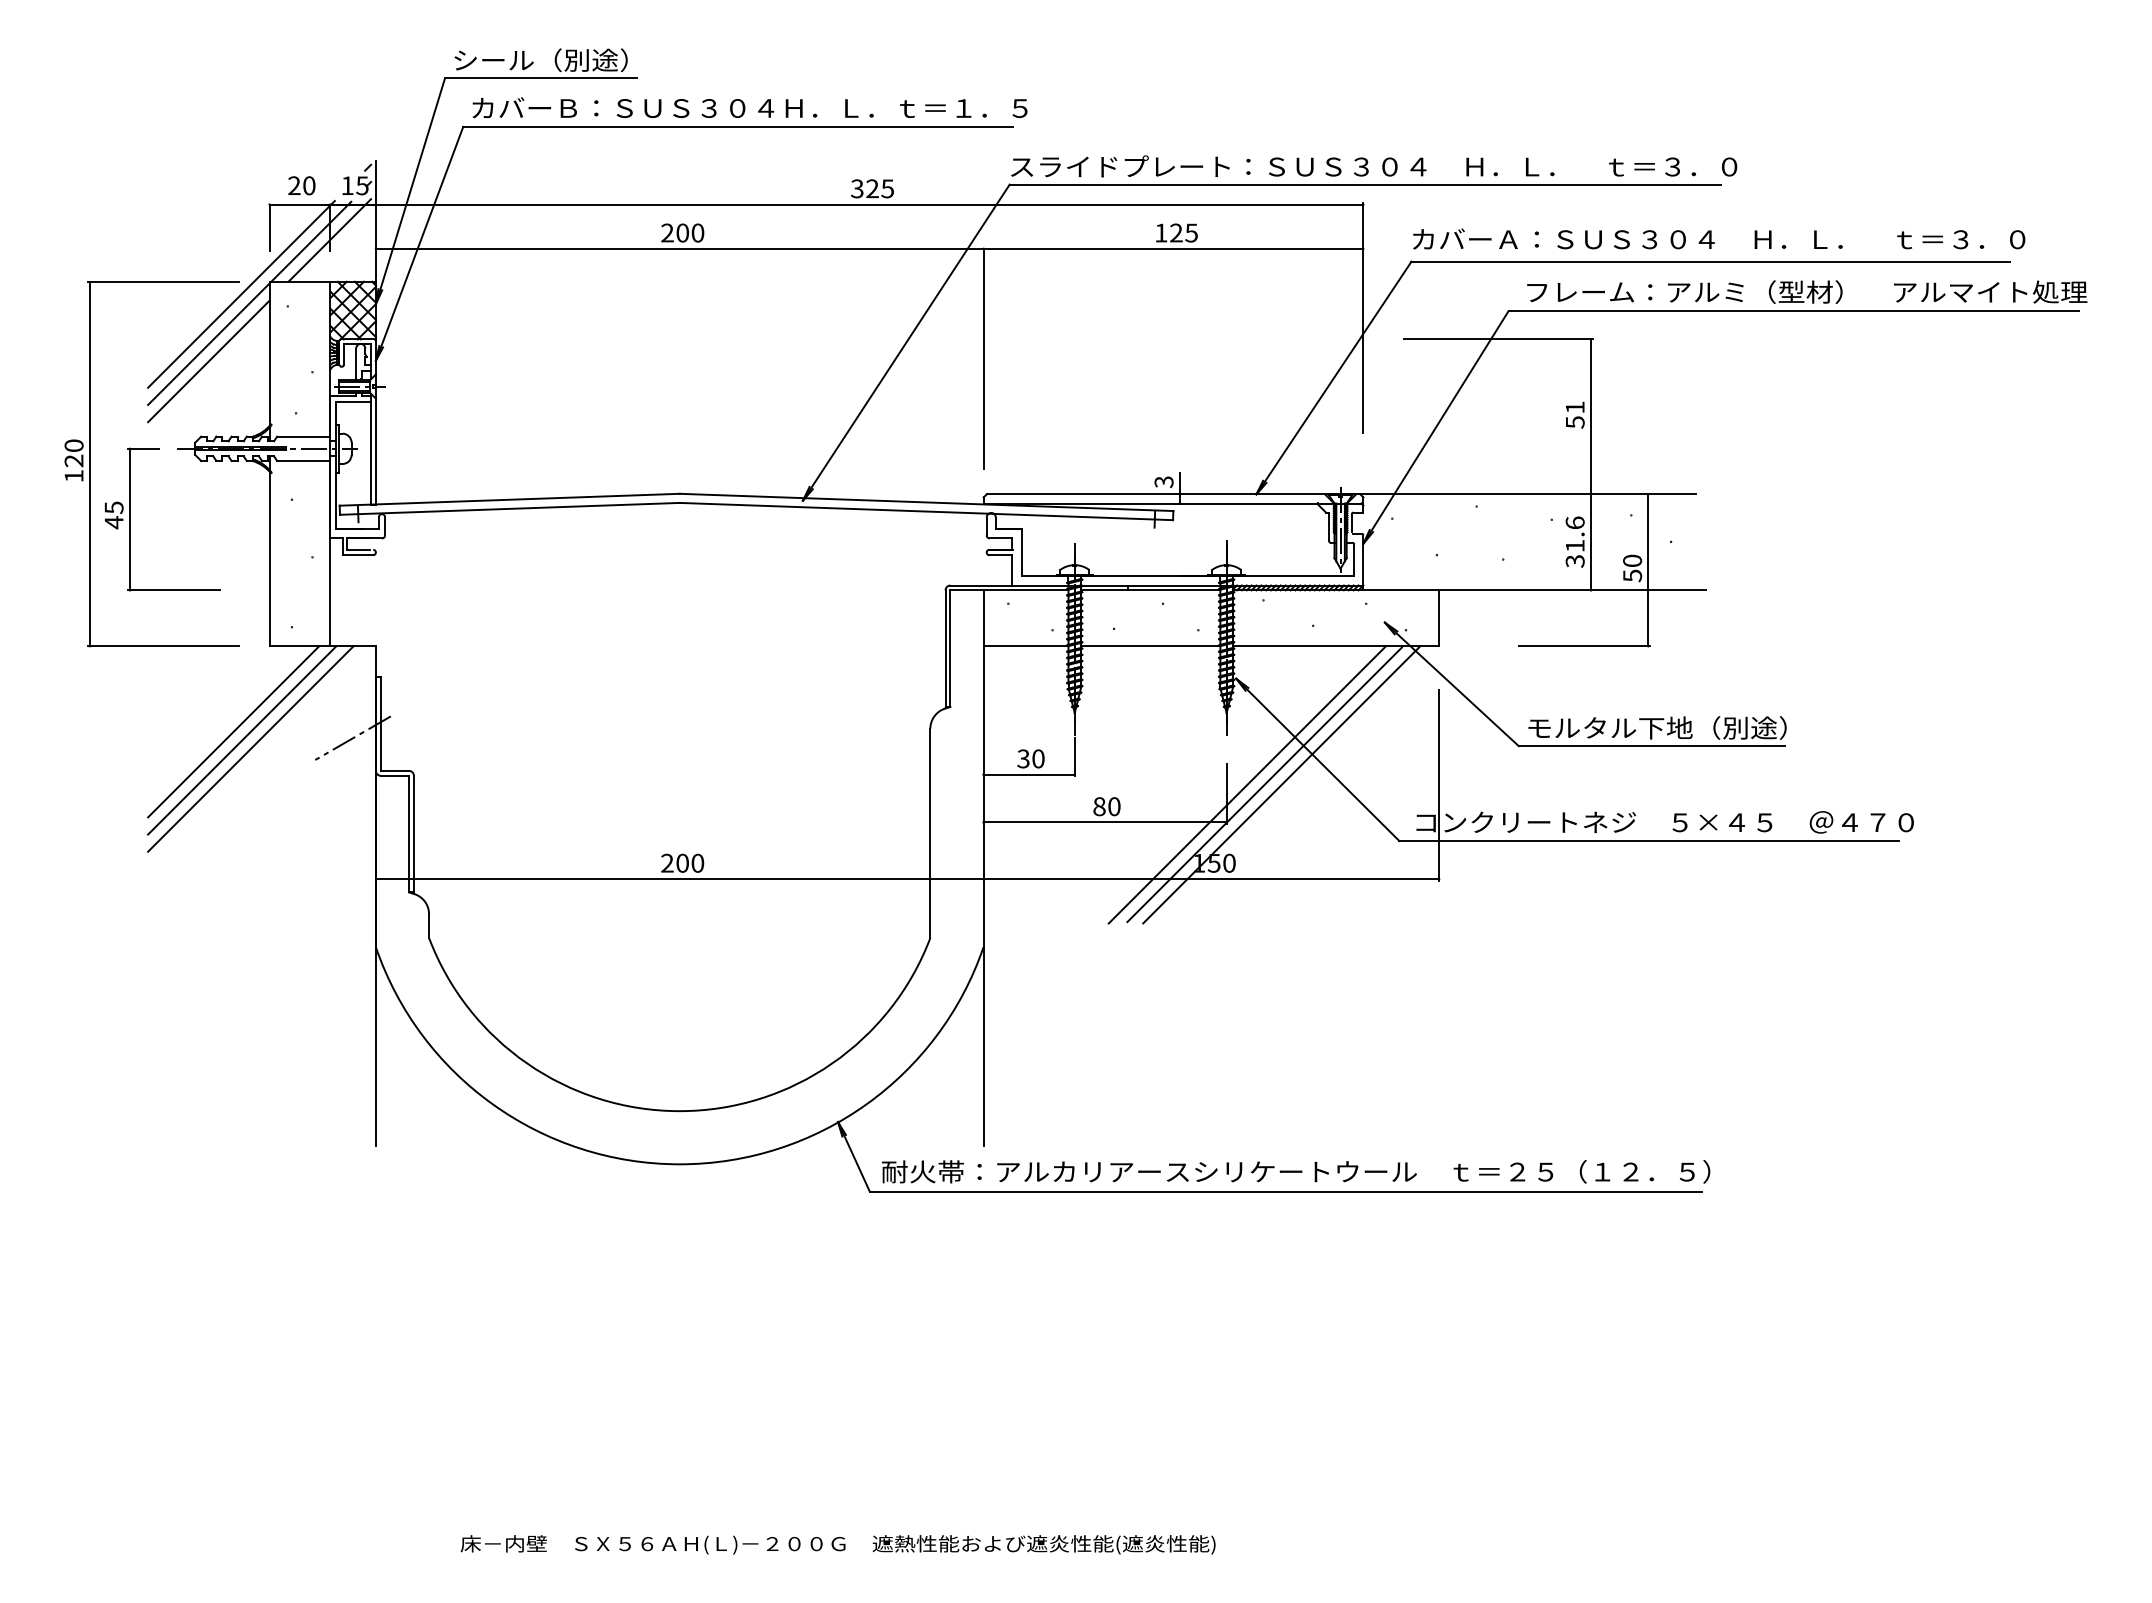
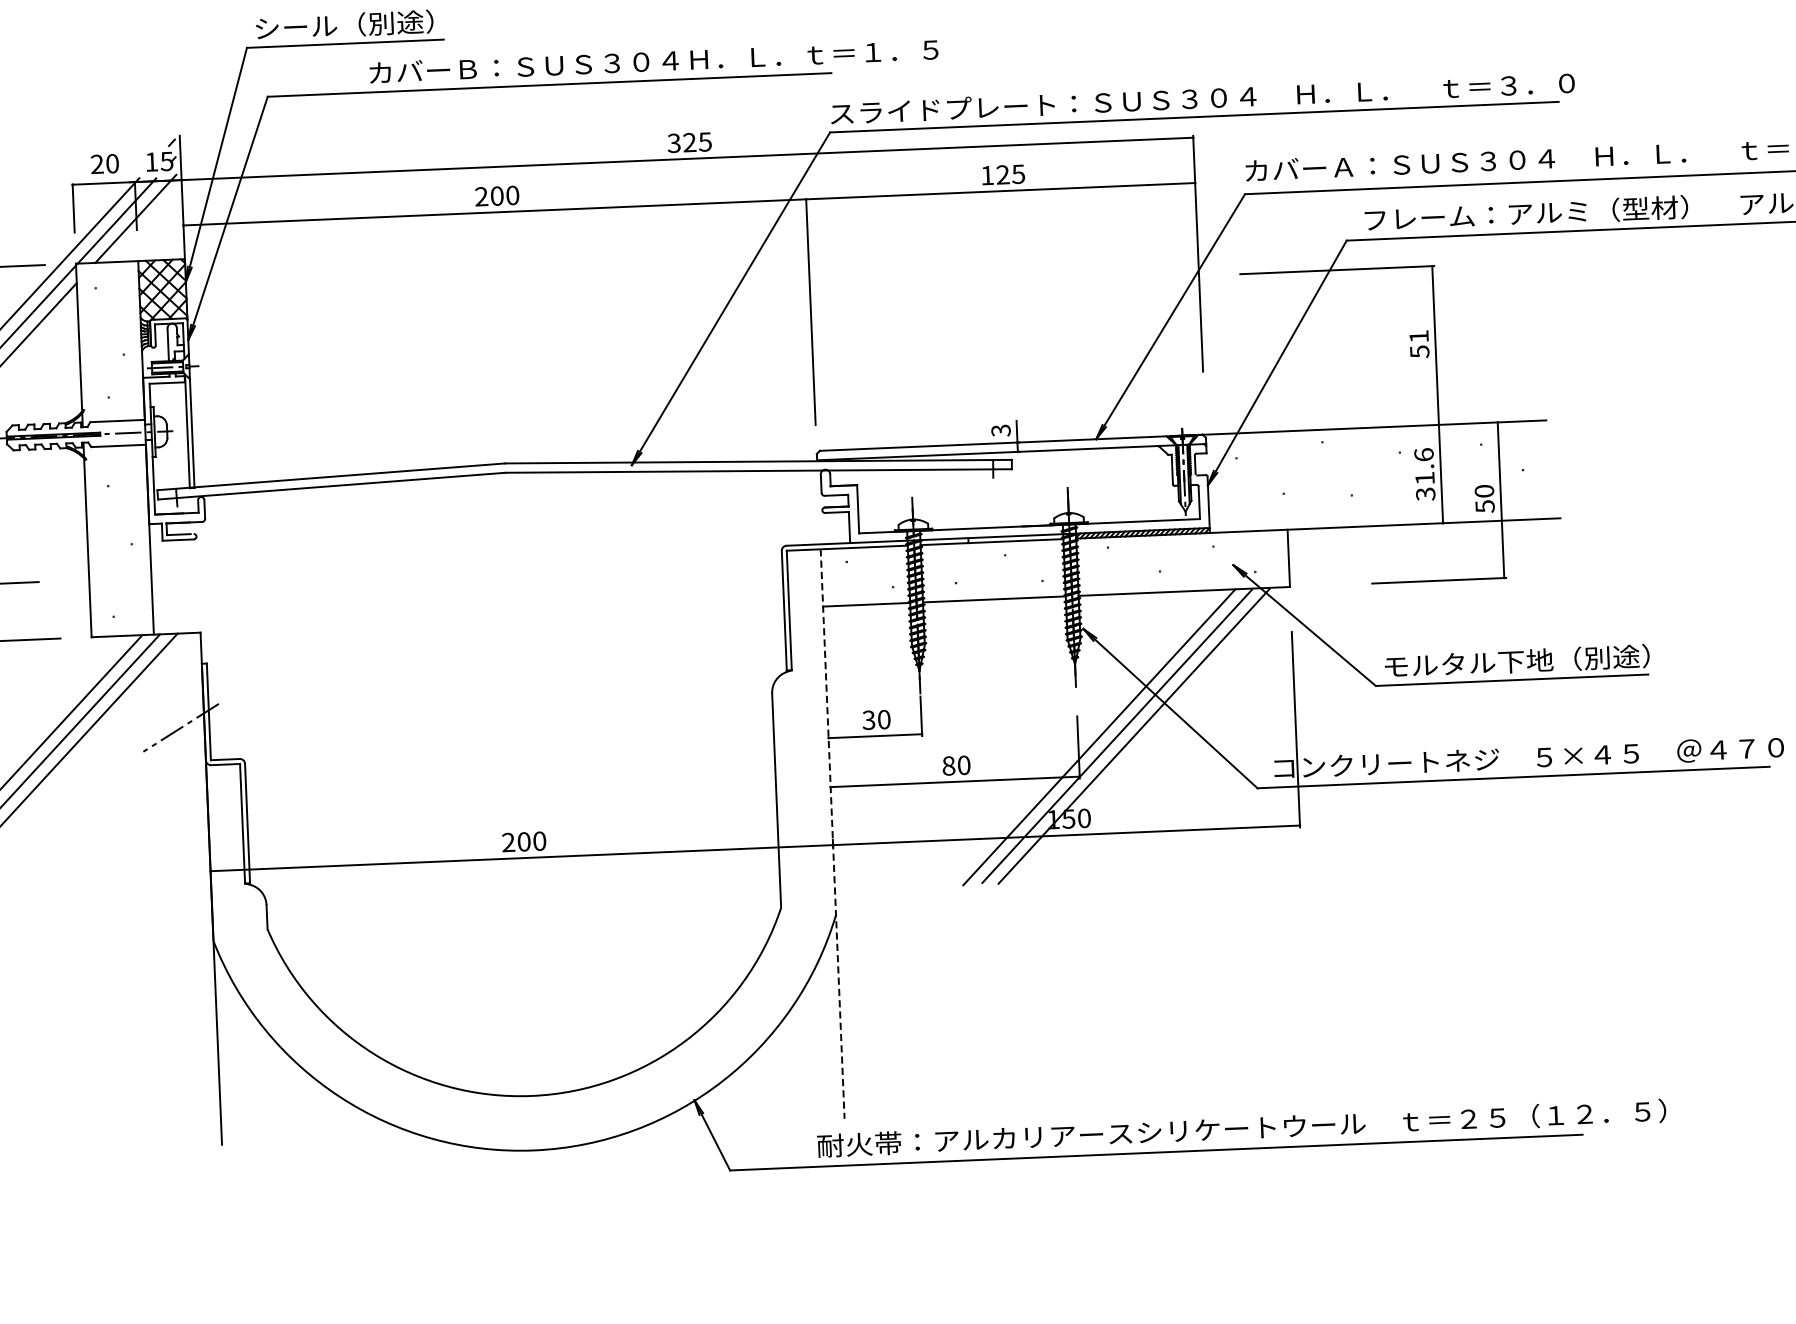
text: (749, 107) -> (653, 60), moved
line: (983, 868) -> (832, 834), solid -> dashed
text: (1296, 1171) -> (1242, 1128), moved

